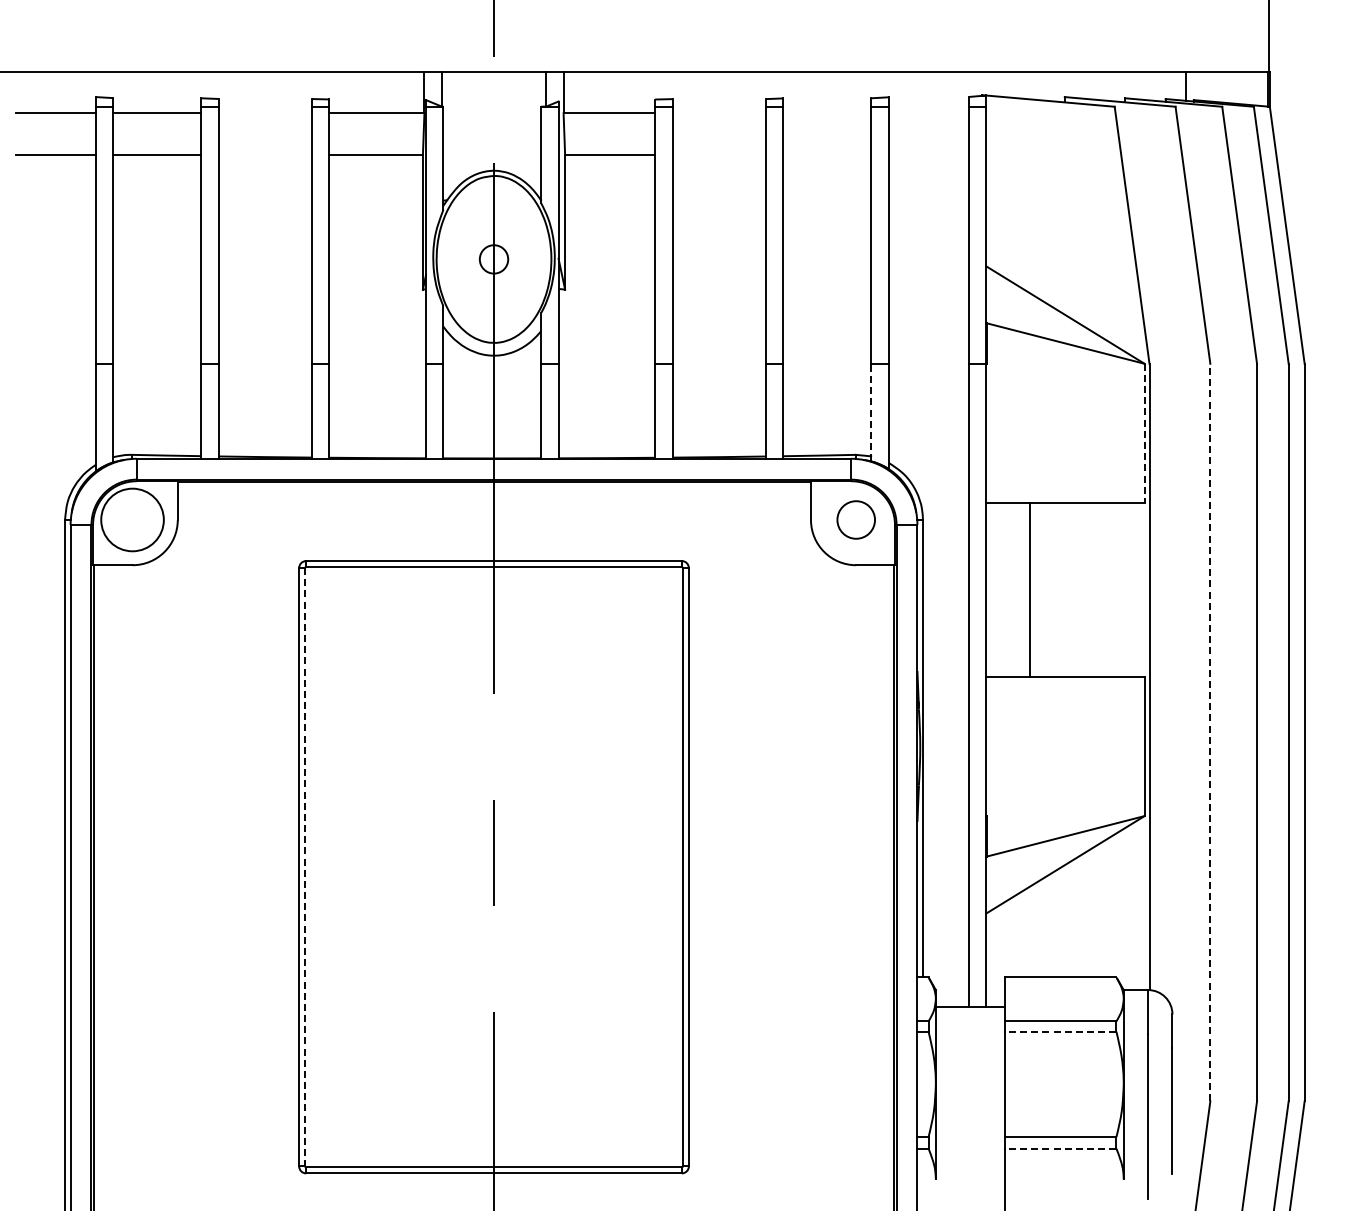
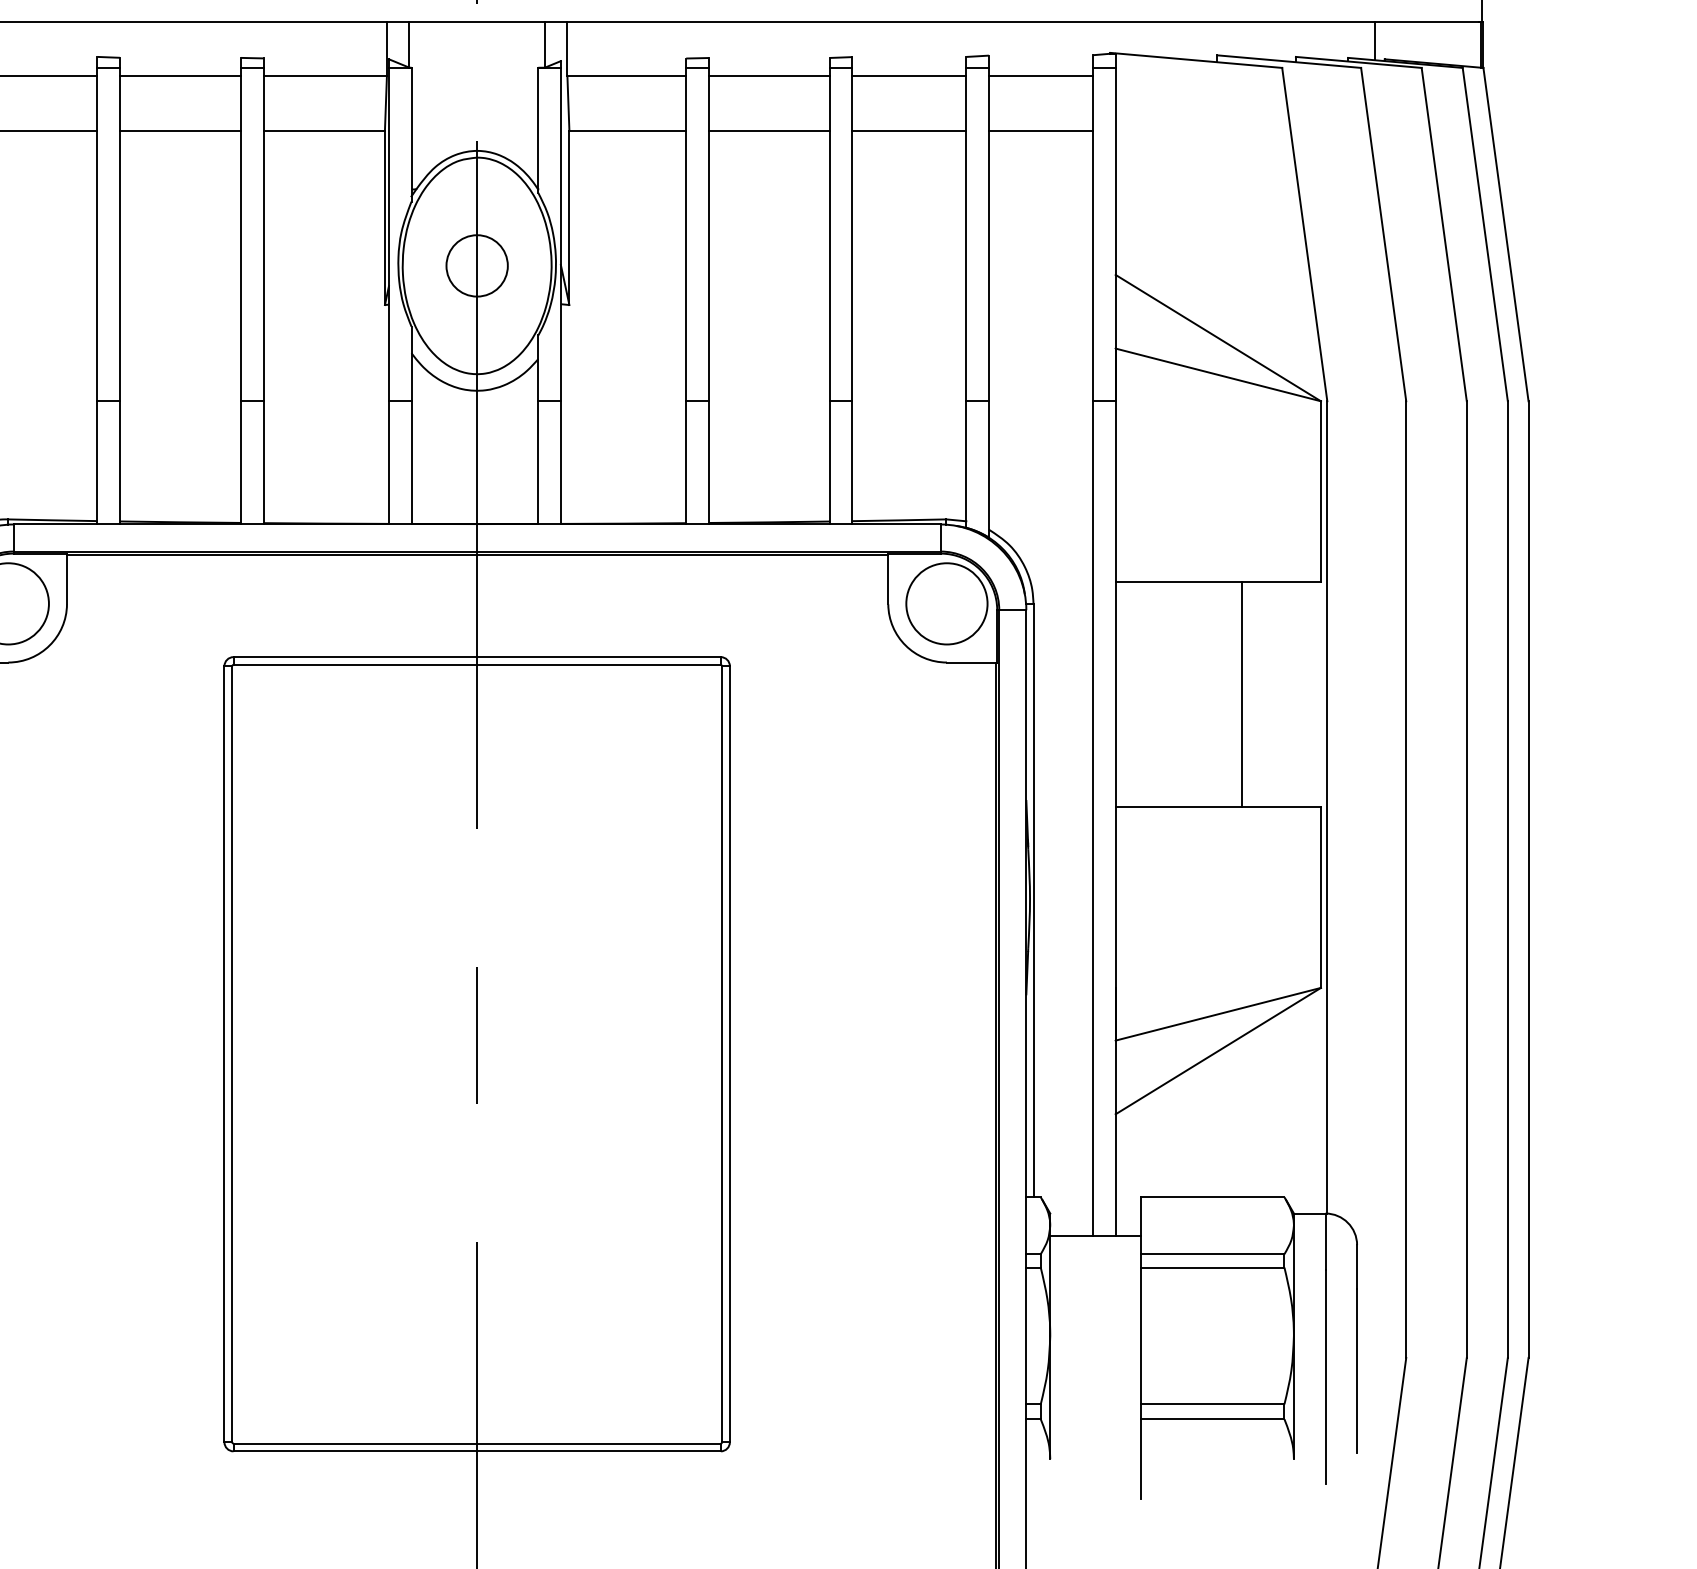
line: (264, 113) -> (179, 76), added
line: (718, 113) -> (768, 76), added
line: (827, 113) -> (909, 76), added
line: (928, 113) -> (1040, 76), added
line: (264, 155) -> (179, 131), added
line: (718, 155) -> (768, 131), added
line: (827, 155) -> (909, 131), added
line: (928, 155) -> (1040, 131), added
circle: (493, 259) -> (476, 266), size x1.67
line: (871, 412) -> (966, 464), dashed -> solid
line: (1144, 433) -> (1320, 491), dashed -> solid
circle: (855, 519) -> (946, 603), size x1.67
line: (1029, 589) -> (1241, 694), moved
line: (1210, 732) -> (1406, 879), dashed -> solid
line: (305, 867) -> (232, 1054), dashed -> solid
line: (1060, 1031) -> (1211, 1267), dashed -> solid
line: (1060, 1148) -> (1211, 1419), dashed -> solid

